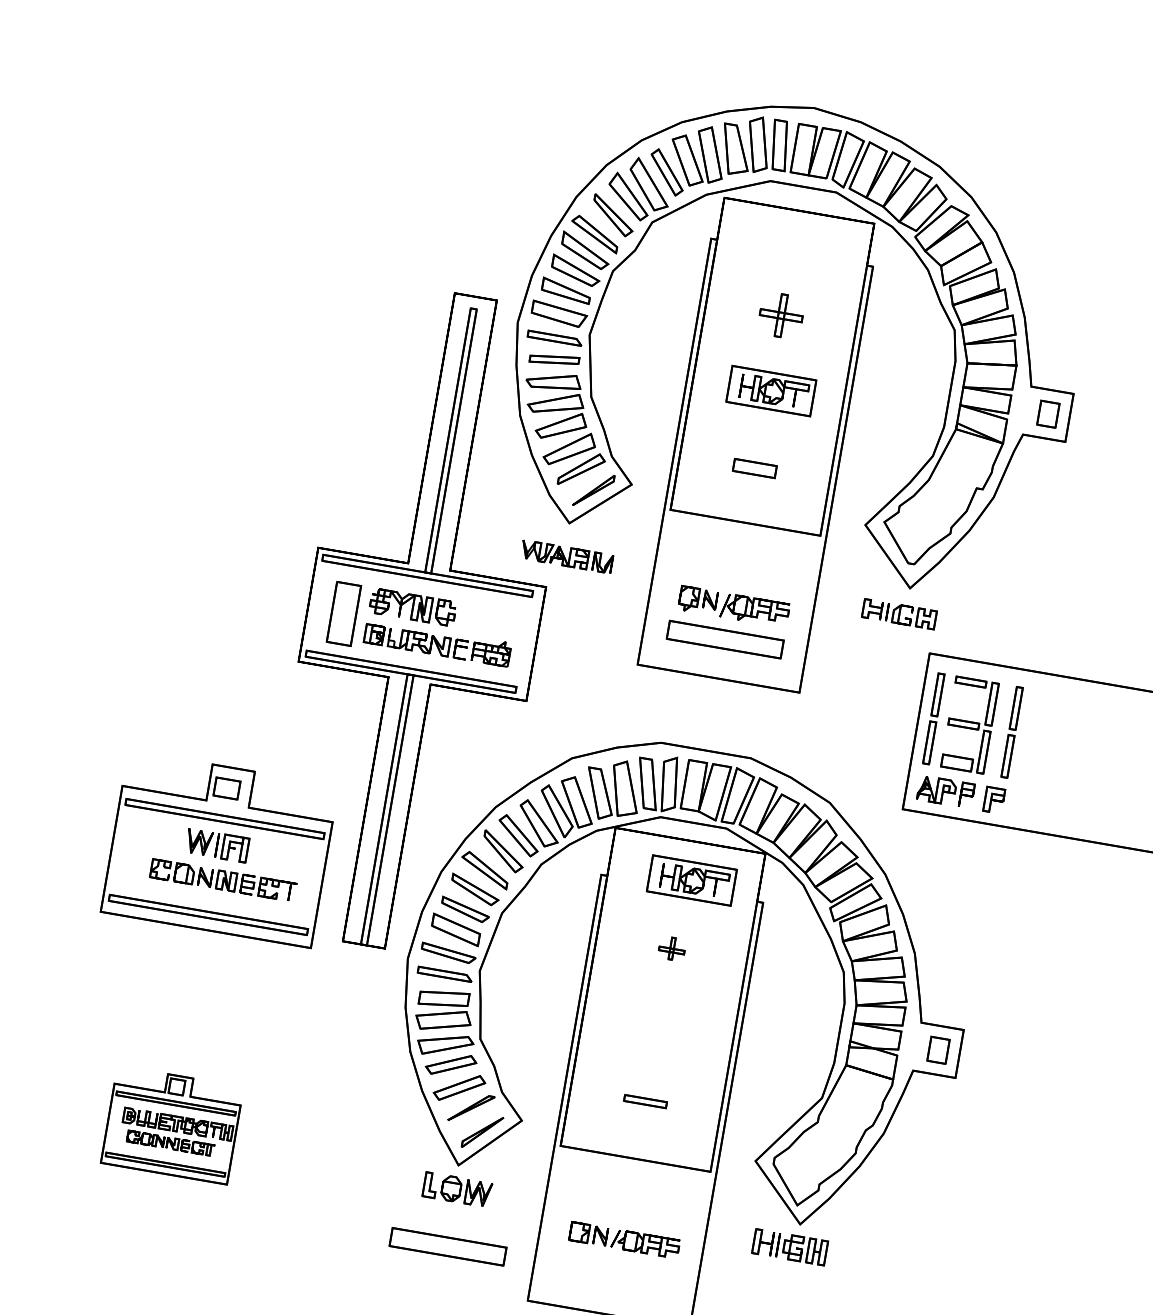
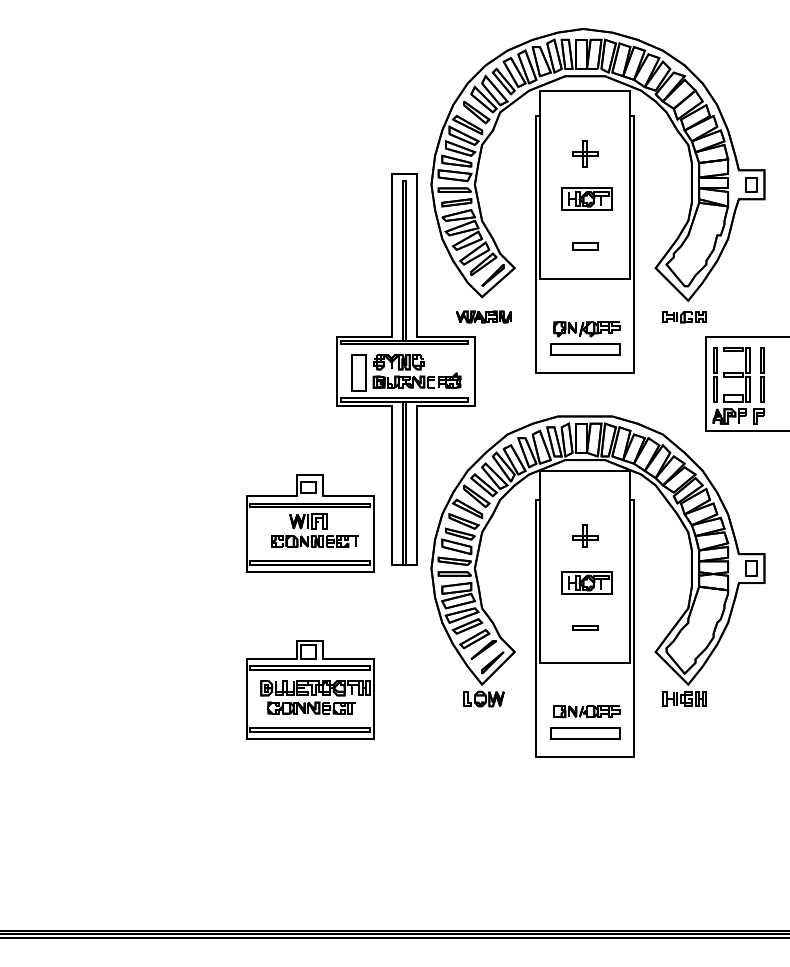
part: (691, 879) -> (586, 582), moved
part: (672, 947) -> (585, 535), size x1.67
part: (172, 1124) -> (310, 689), size x1.67
part: (448, 1247) -> (585, 733), moved

